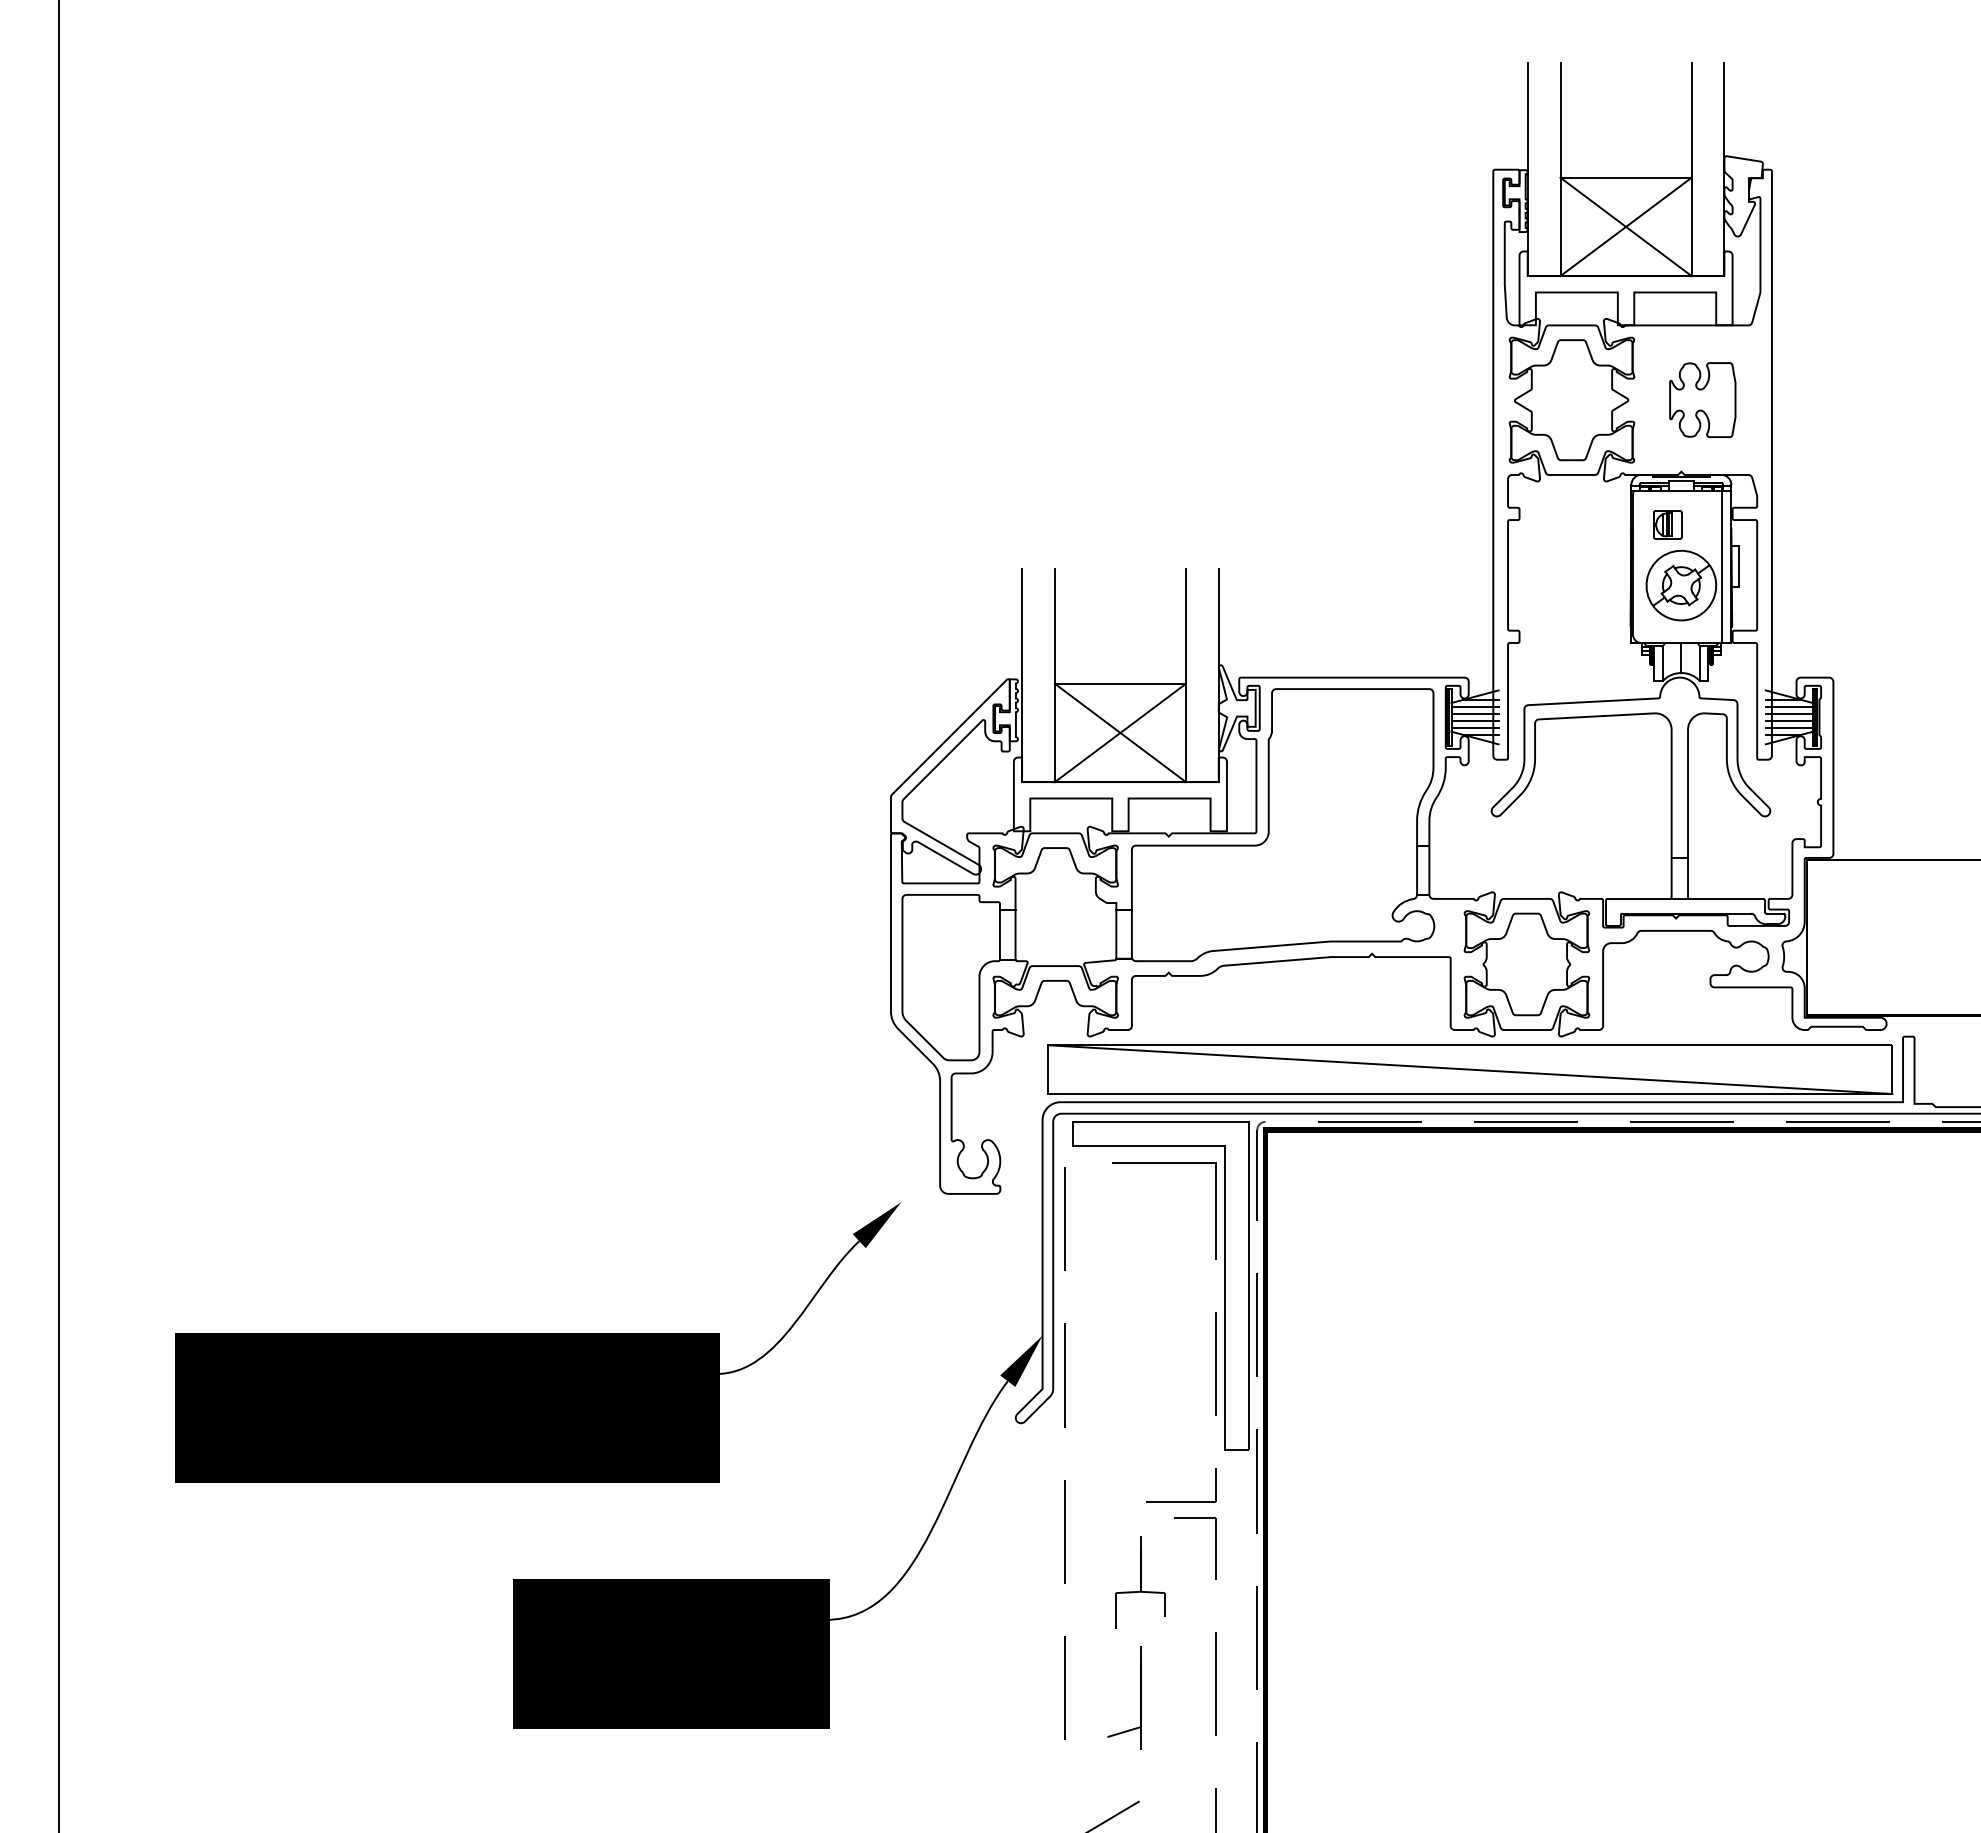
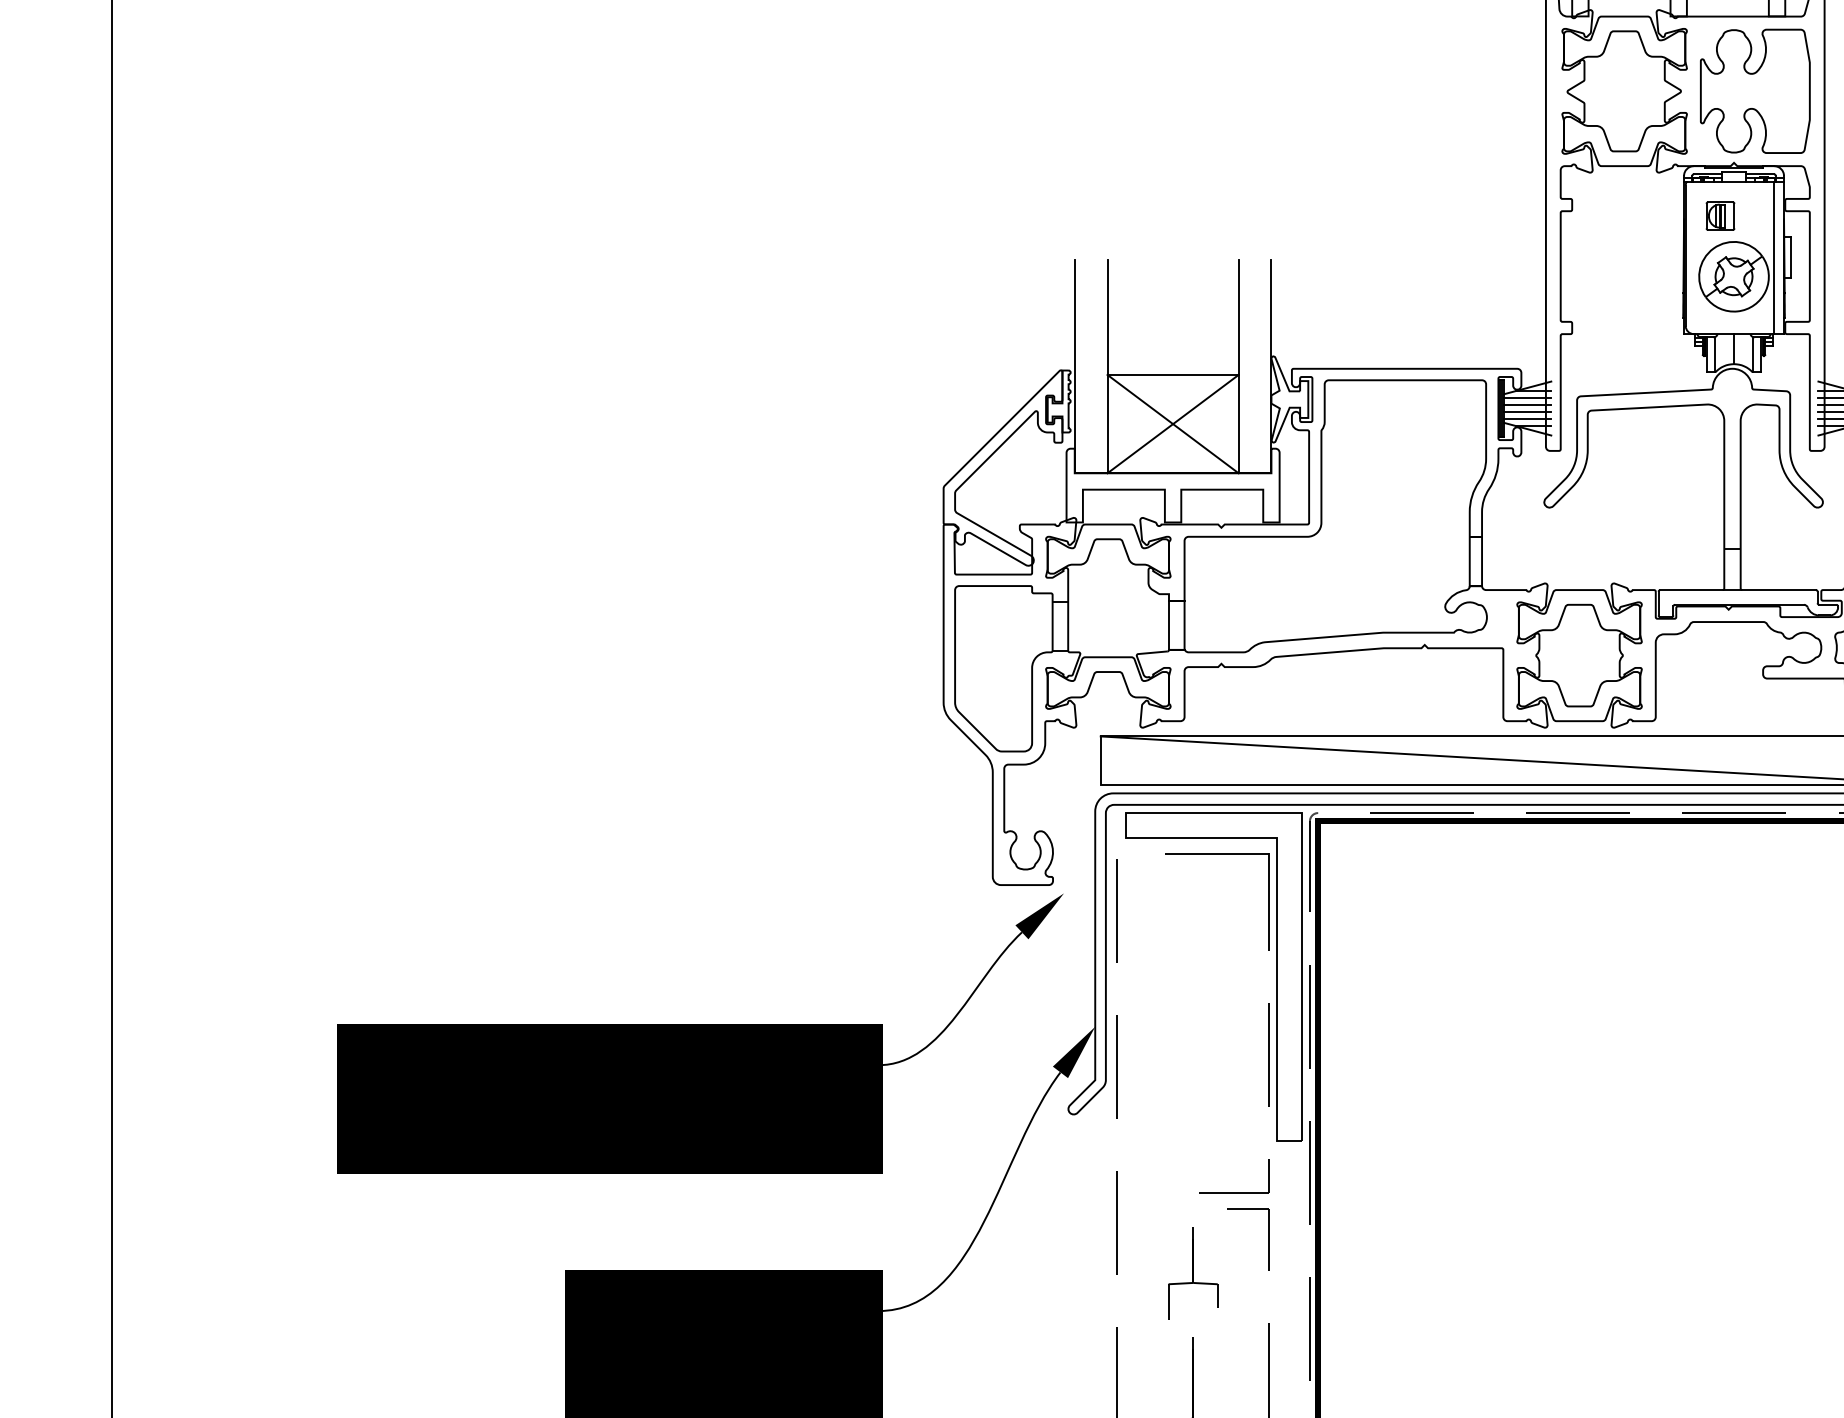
part: (1702, 399) -> (1755, 90), size x1.67
part: (537, 1342) -> (700, 1033), moved

